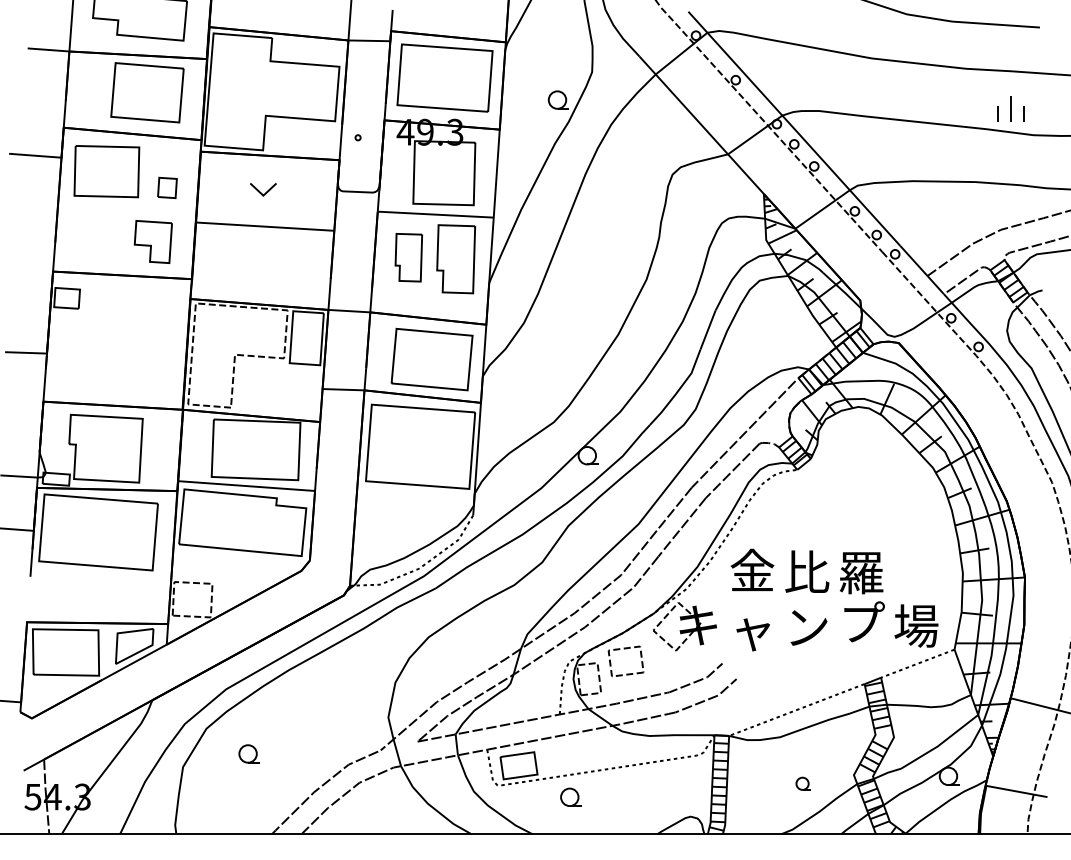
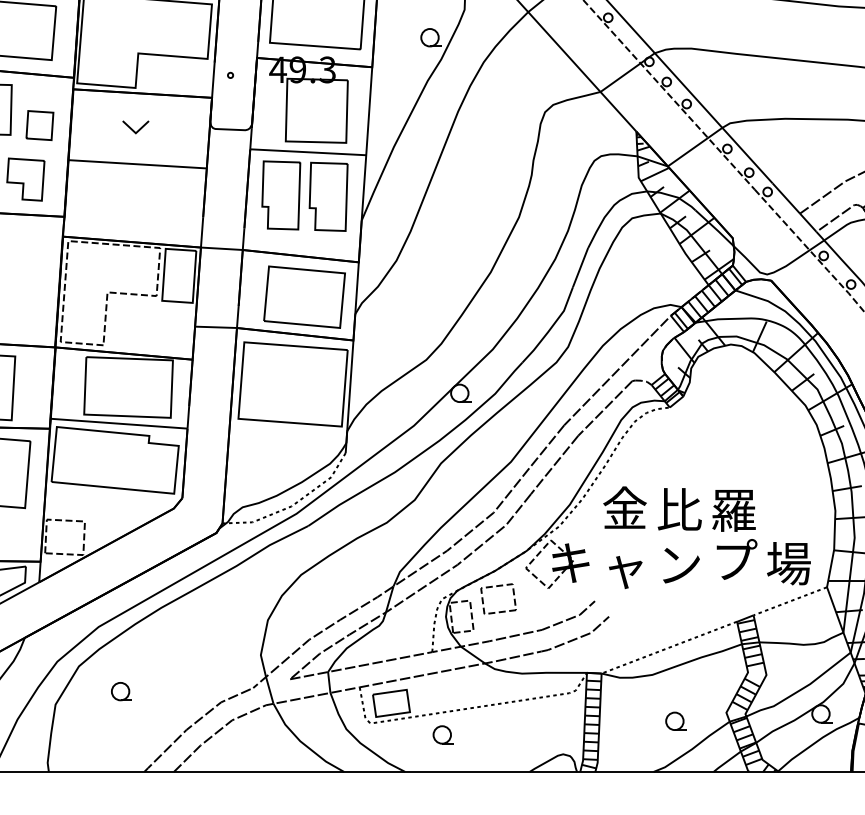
part: (167, 187) -> (39, 125), size x1.43
part: (408, 257) -> (280, 195), size x1.43
part: (802, 783) -> (674, 721), size x1.43

